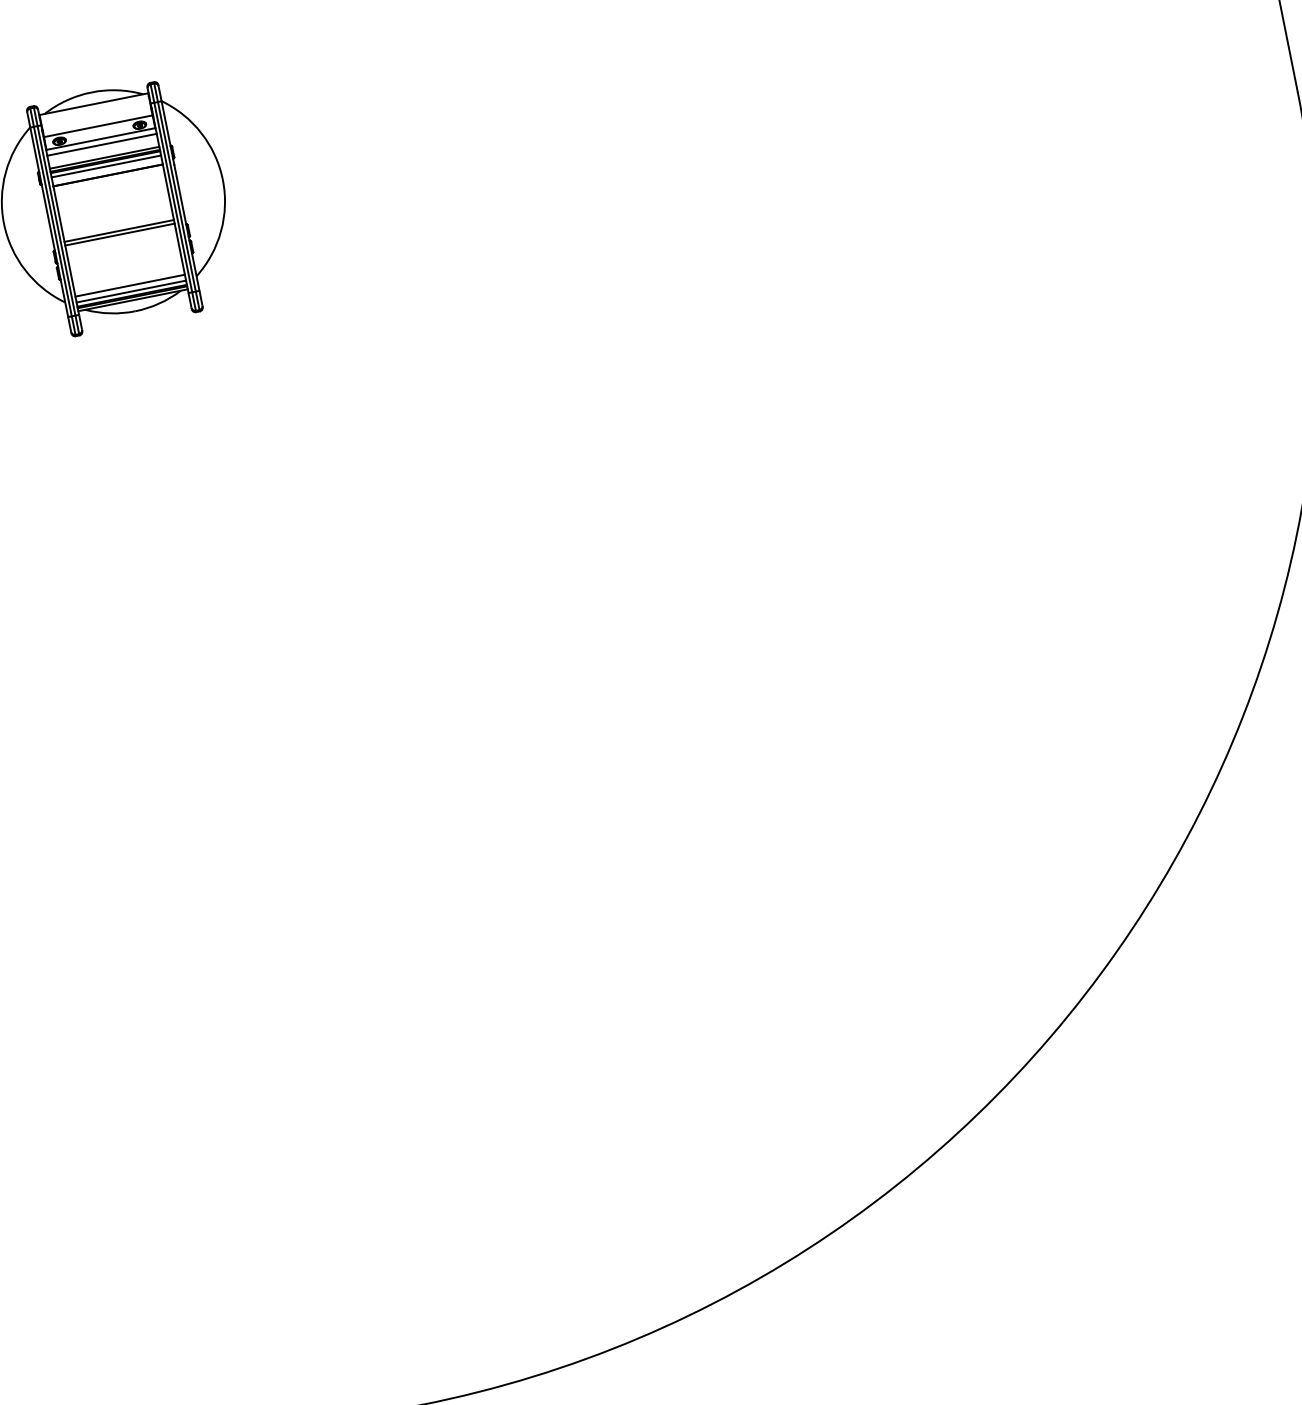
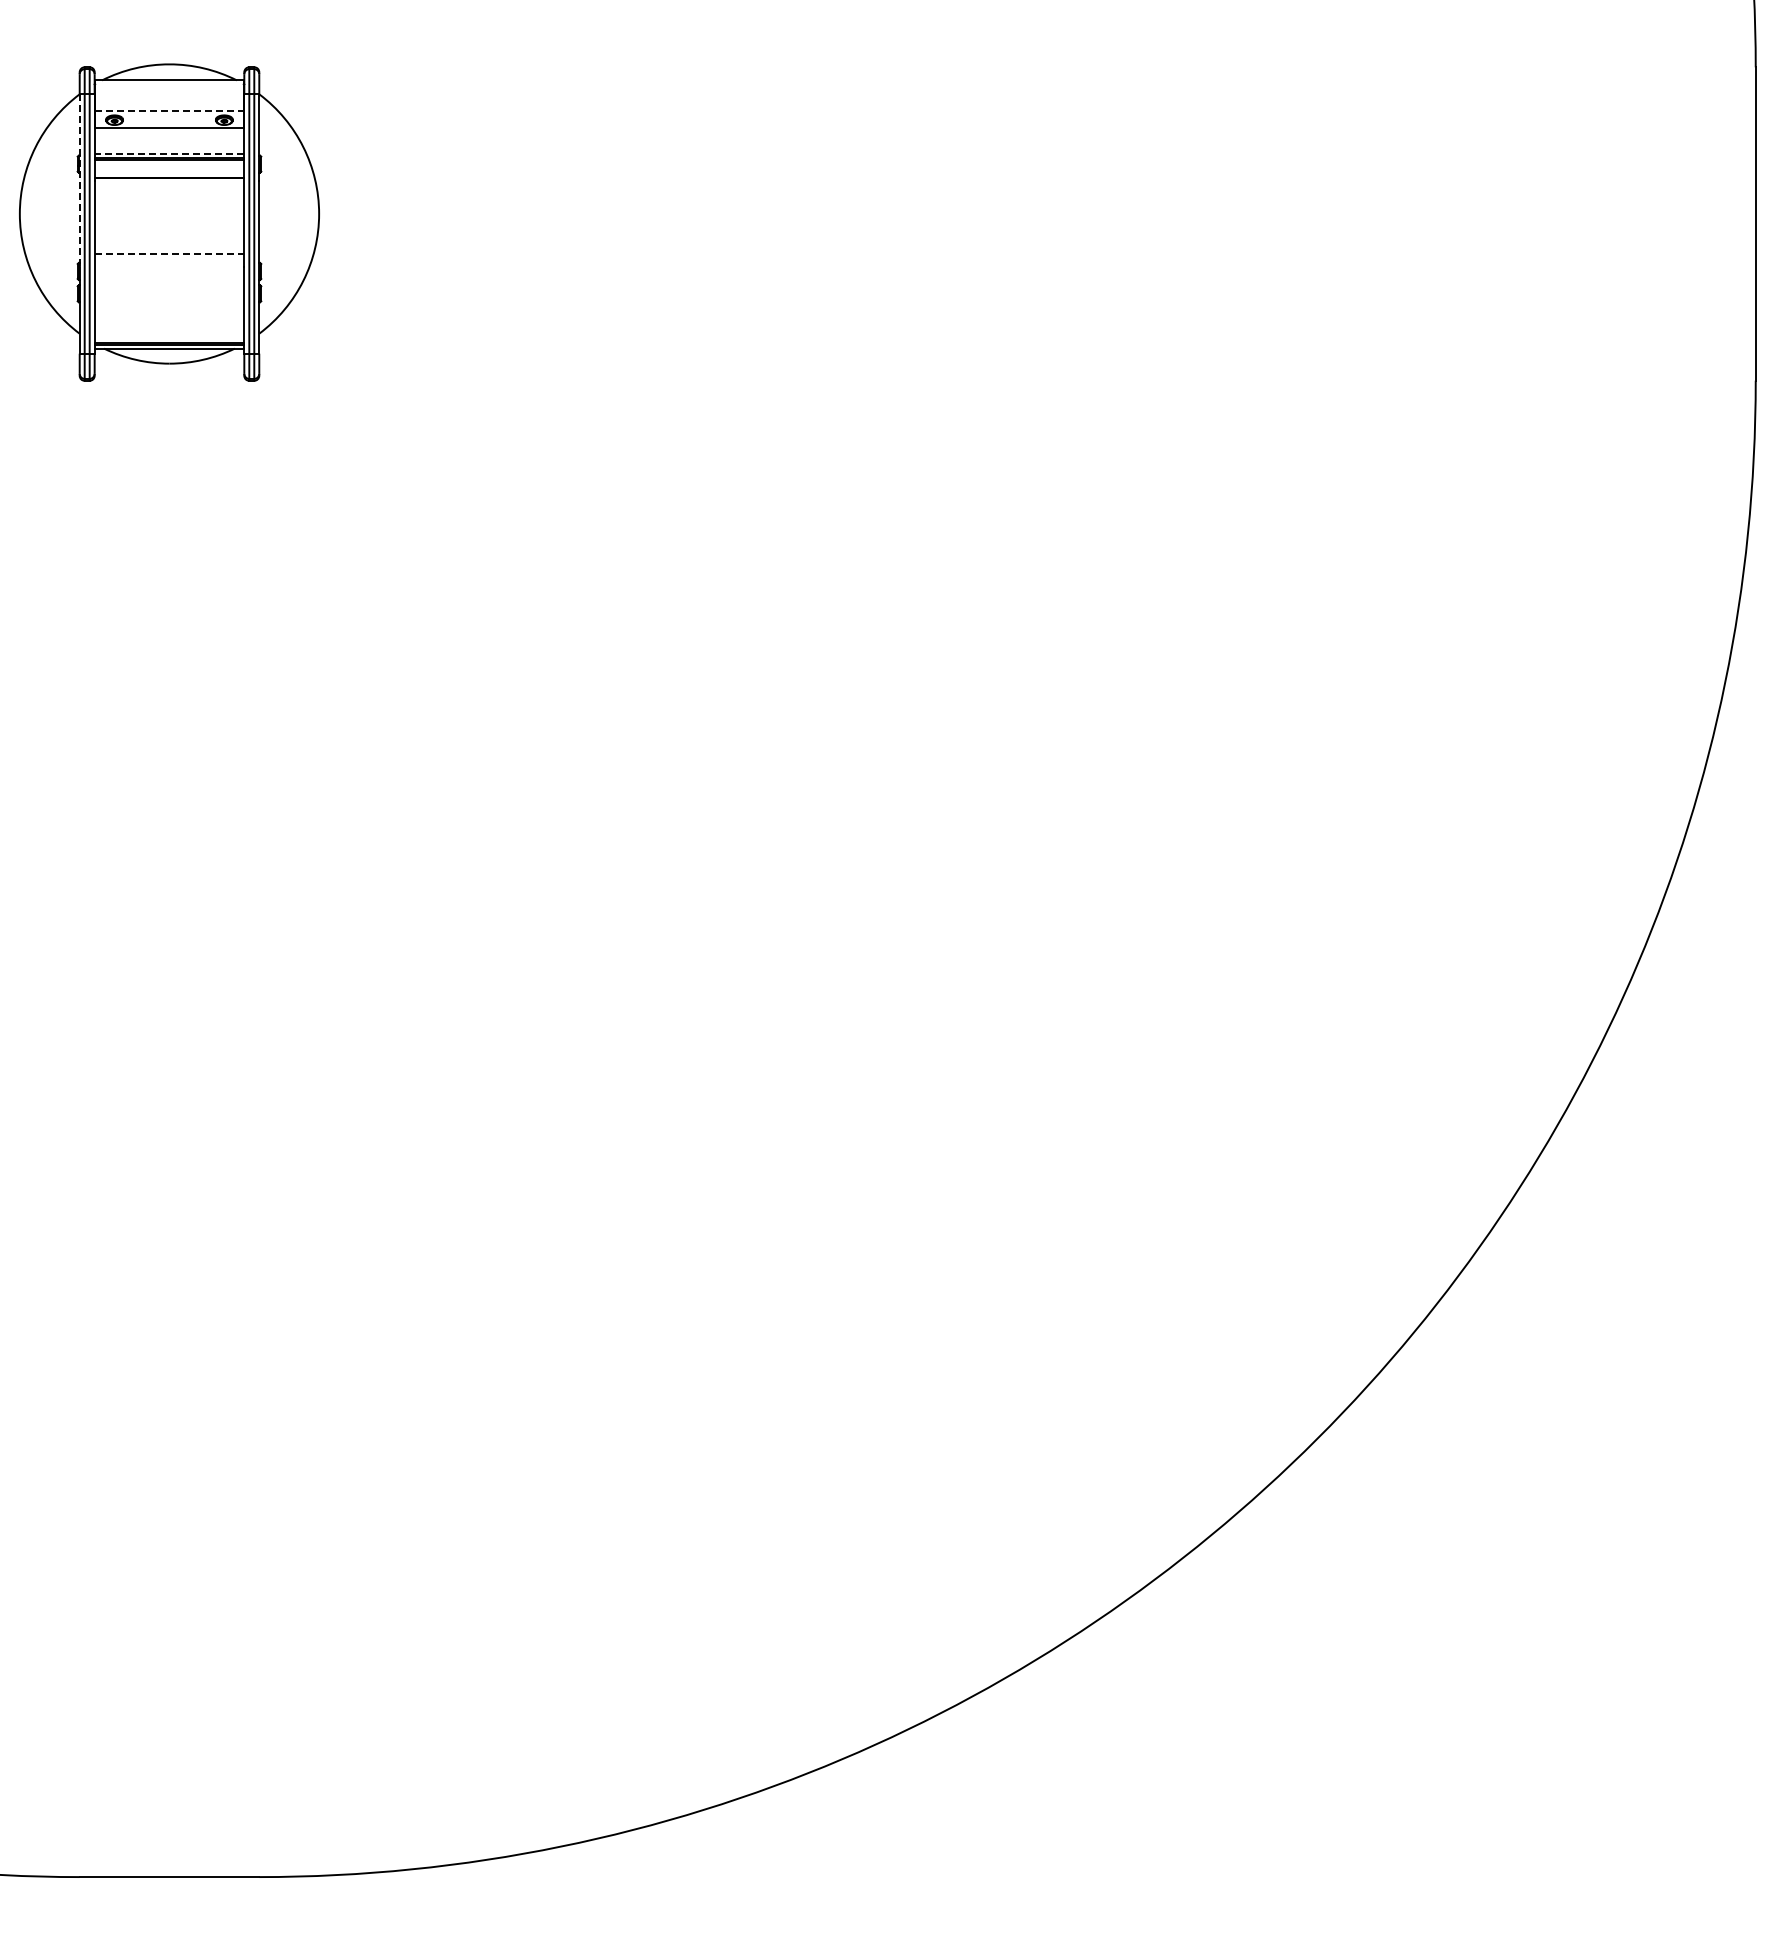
line: (98, 126) -> (169, 110), solid -> dashed
line: (102, 145) -> (169, 136), removed
line: (104, 157) -> (169, 153), solid -> dashed
line: (106, 166) -> (169, 165), removed
line: (42, 191) -> (79, 181), solid -> dashed
line: (119, 230) -> (169, 253), solid -> dashed
line: (119, 234) -> (169, 258), removed
line: (130, 285) -> (169, 328), removed
line: (131, 291) -> (169, 336), removed

